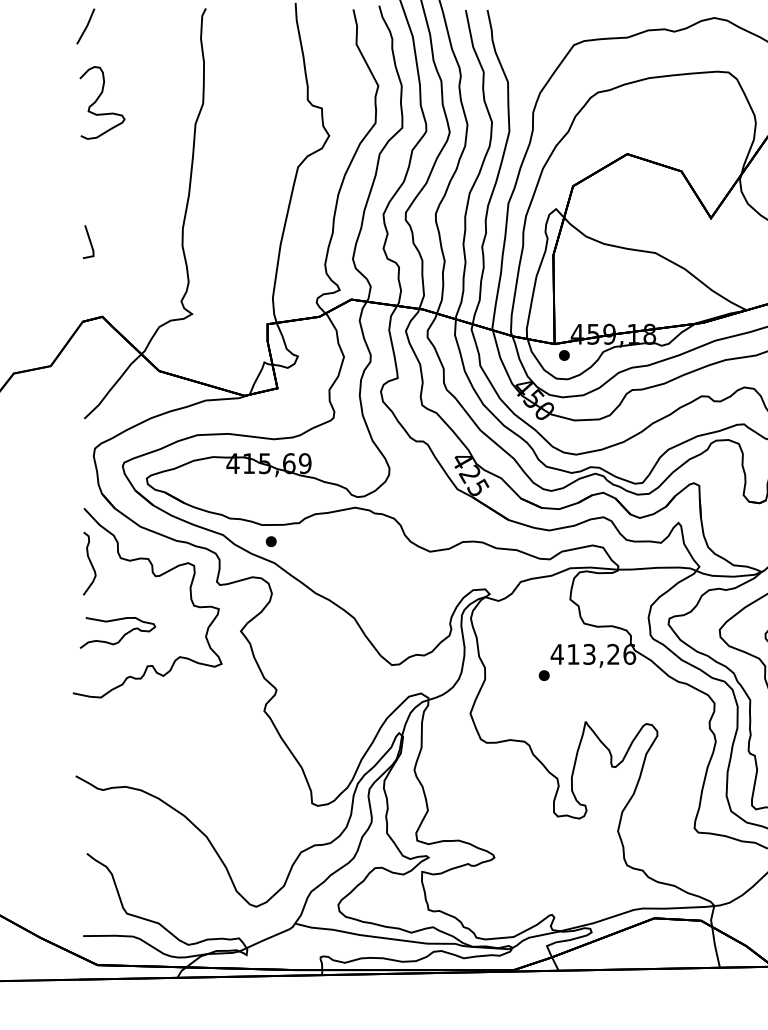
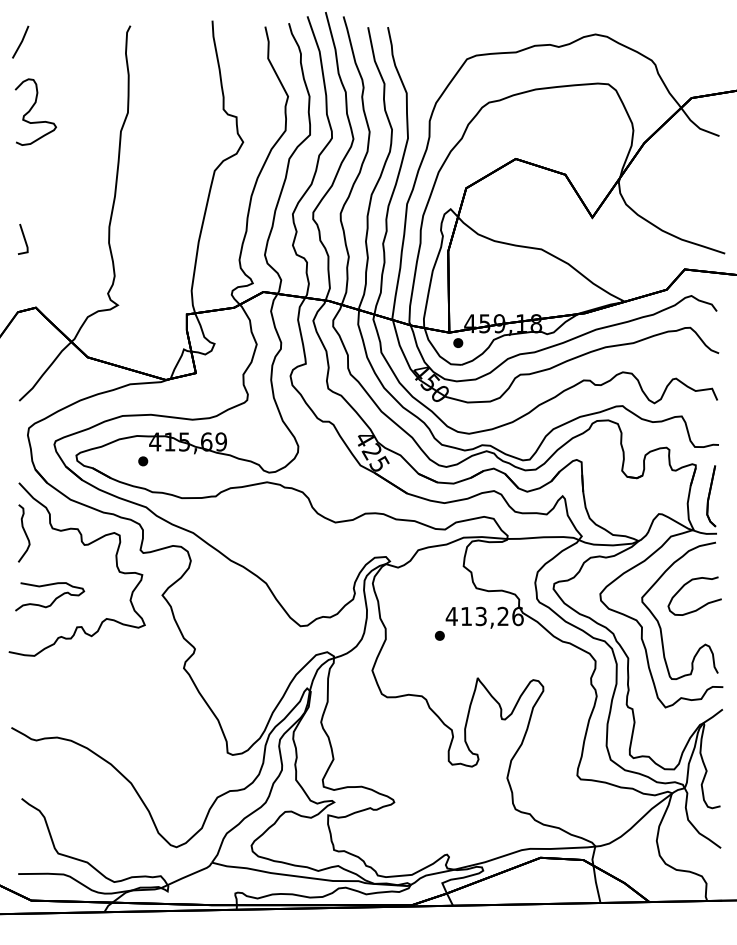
part: (271, 541) -> (143, 461), moved

